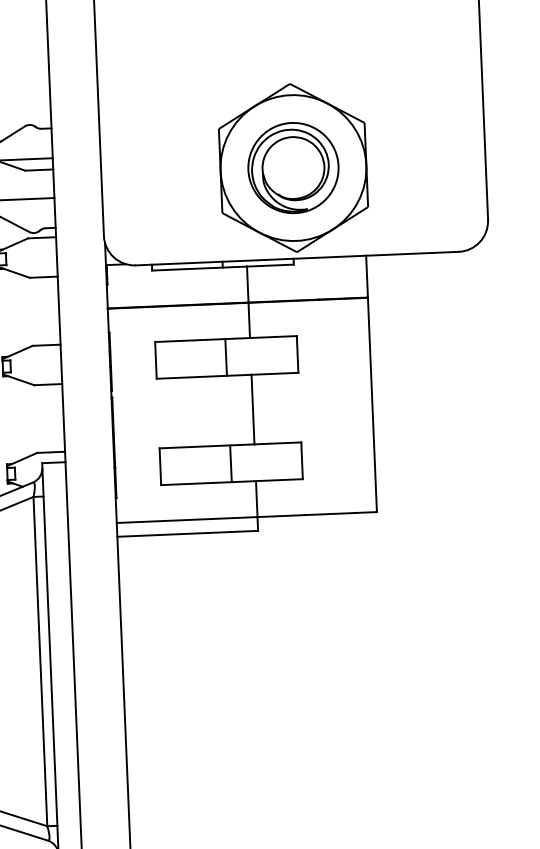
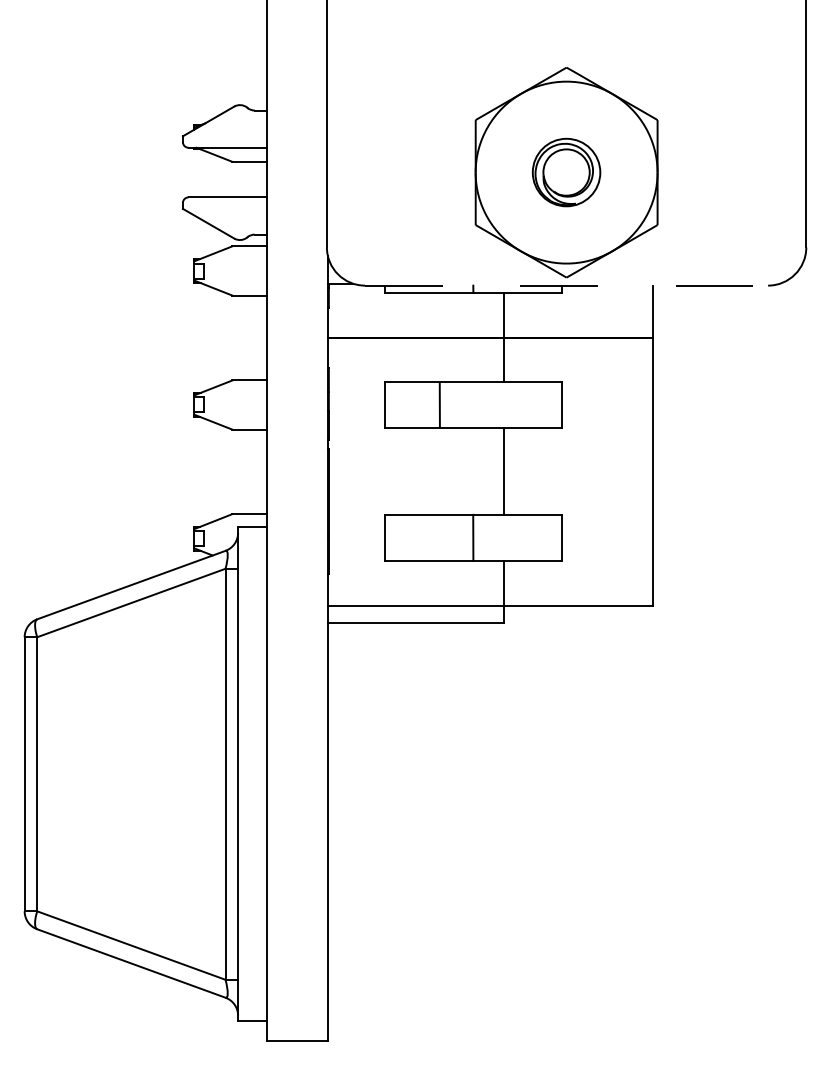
part: (293, 167) -> (566, 172), size x0.6
line: (297, 258) -> (566, 285), solid -> dashed
line: (225, 357) -> (439, 404), moved

